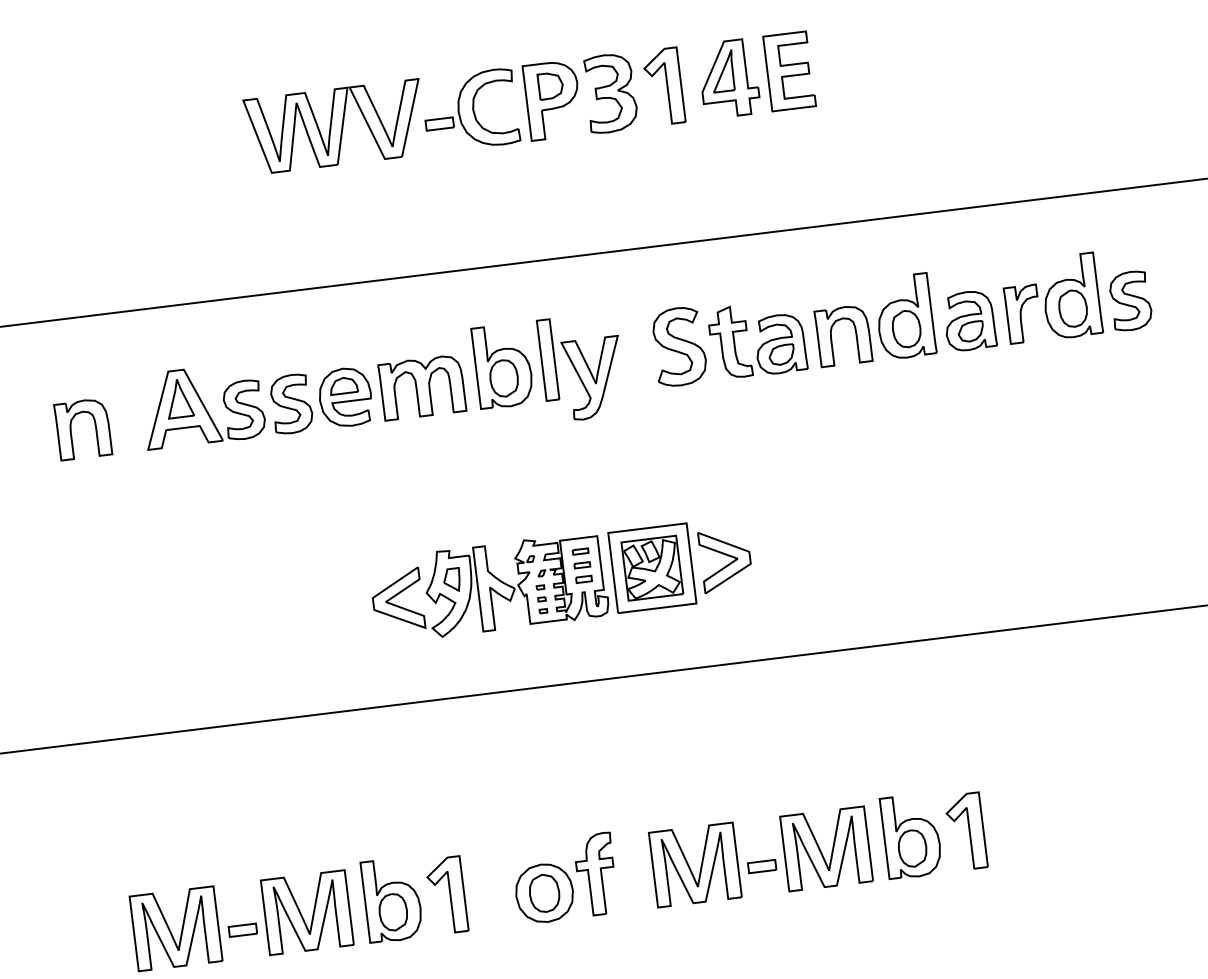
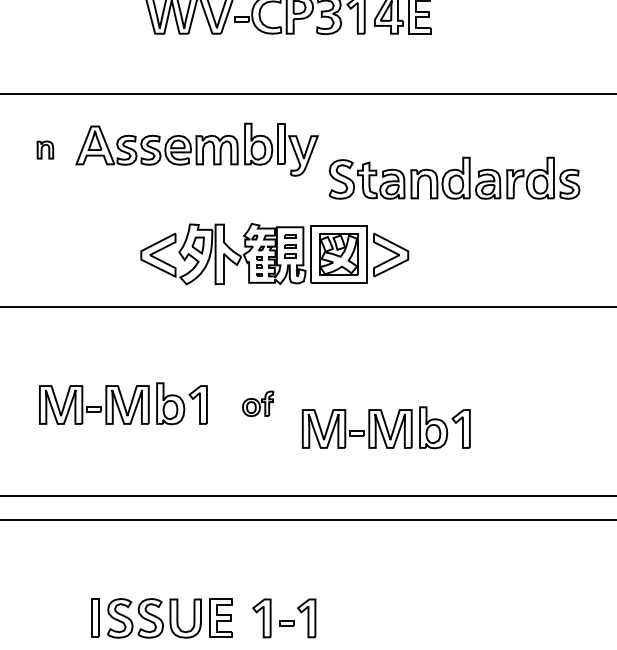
part: (901, 315) -> (454, 177), moved
part: (83, 428) -> (45, 149), size x0.6
part: (560, 577) -> (274, 253), size x1.4
part: (816, 847) -> (385, 427), moved
part: (563, 878) -> (257, 403), size x0.6

